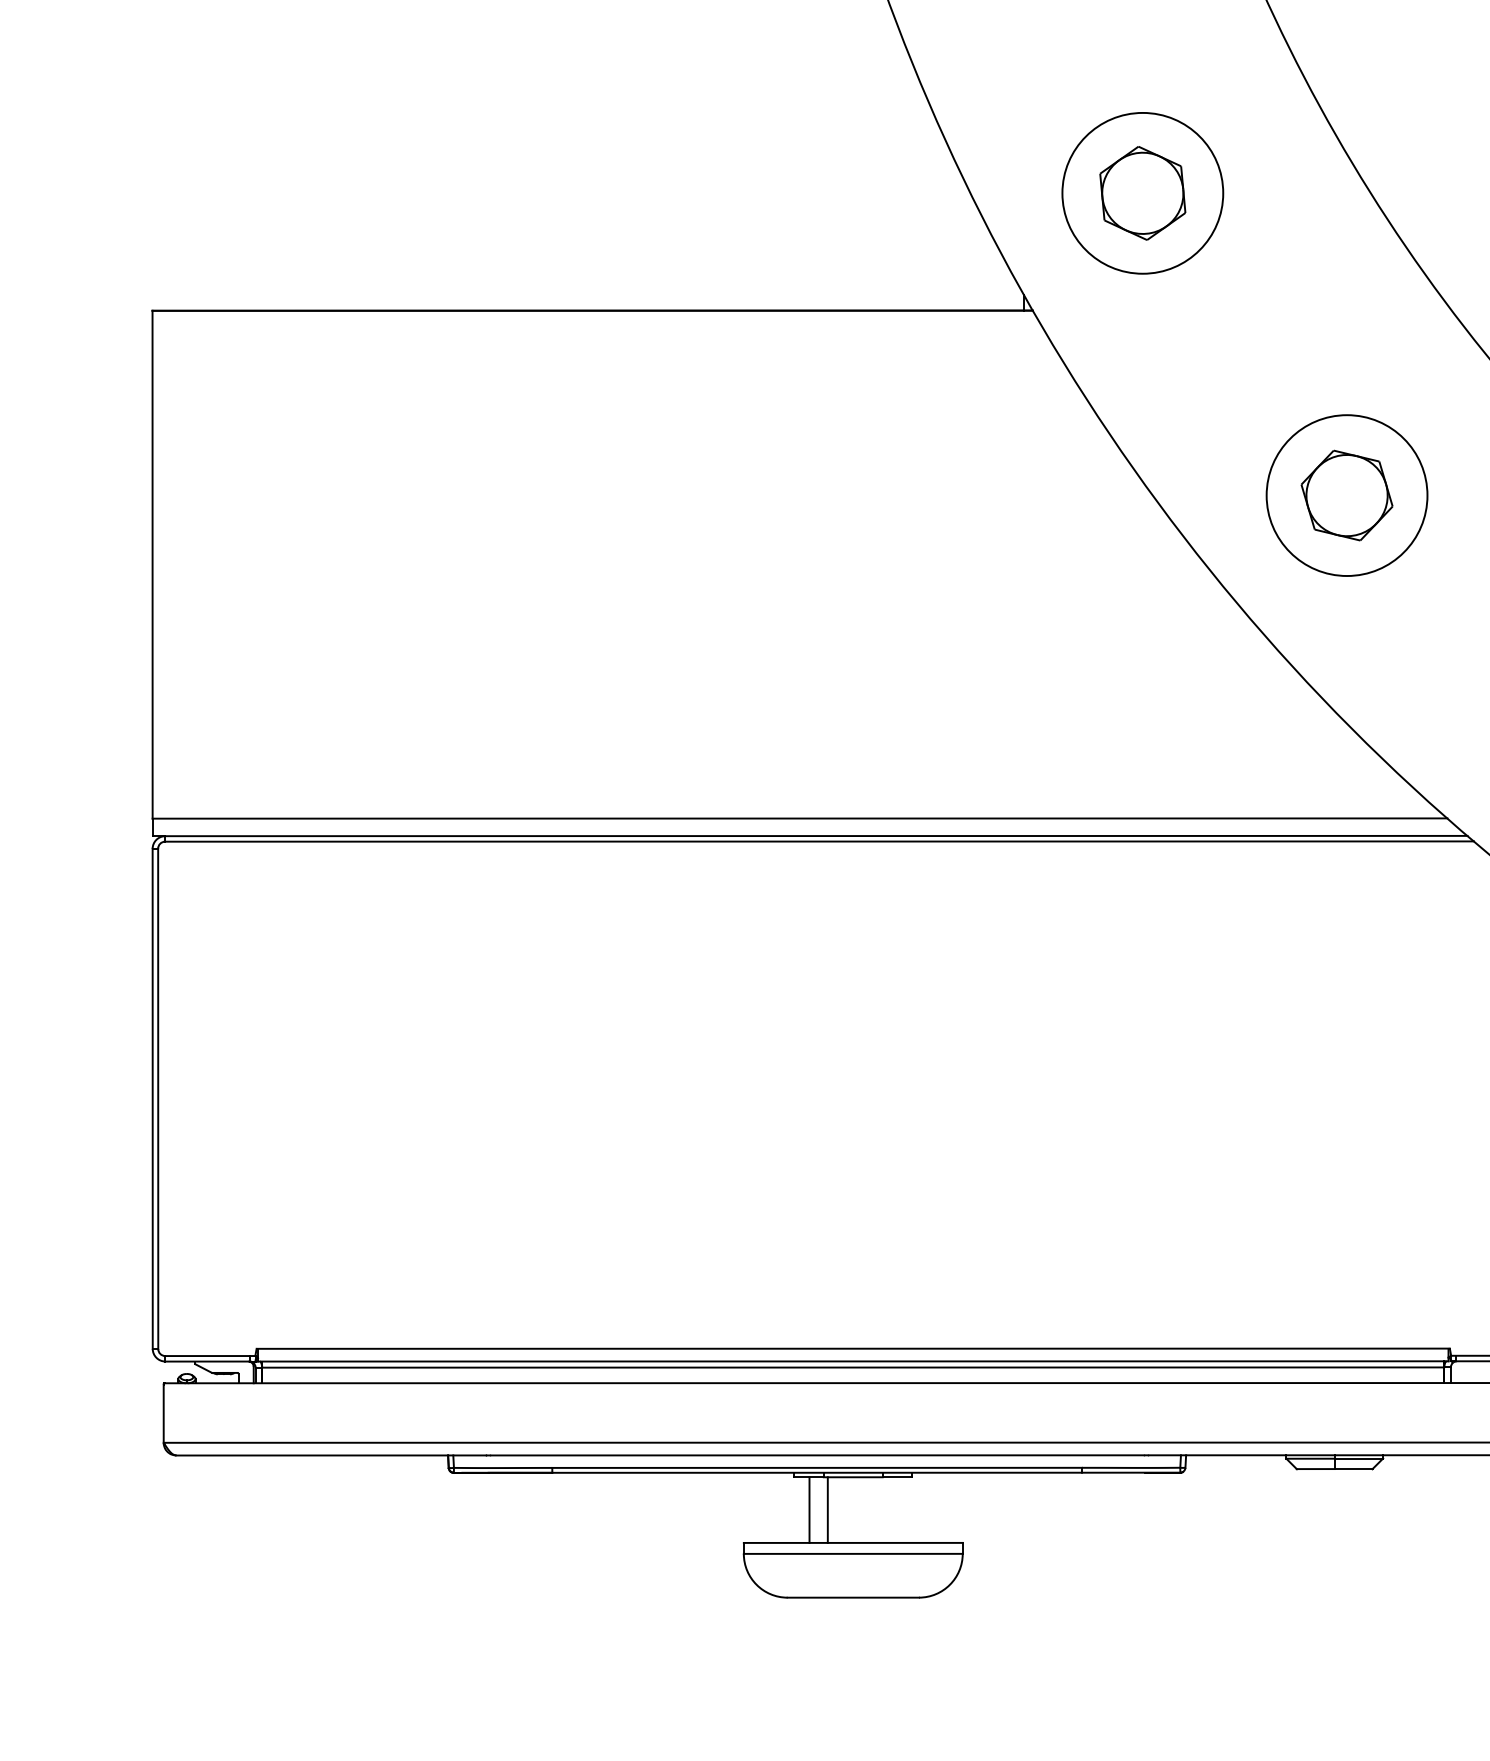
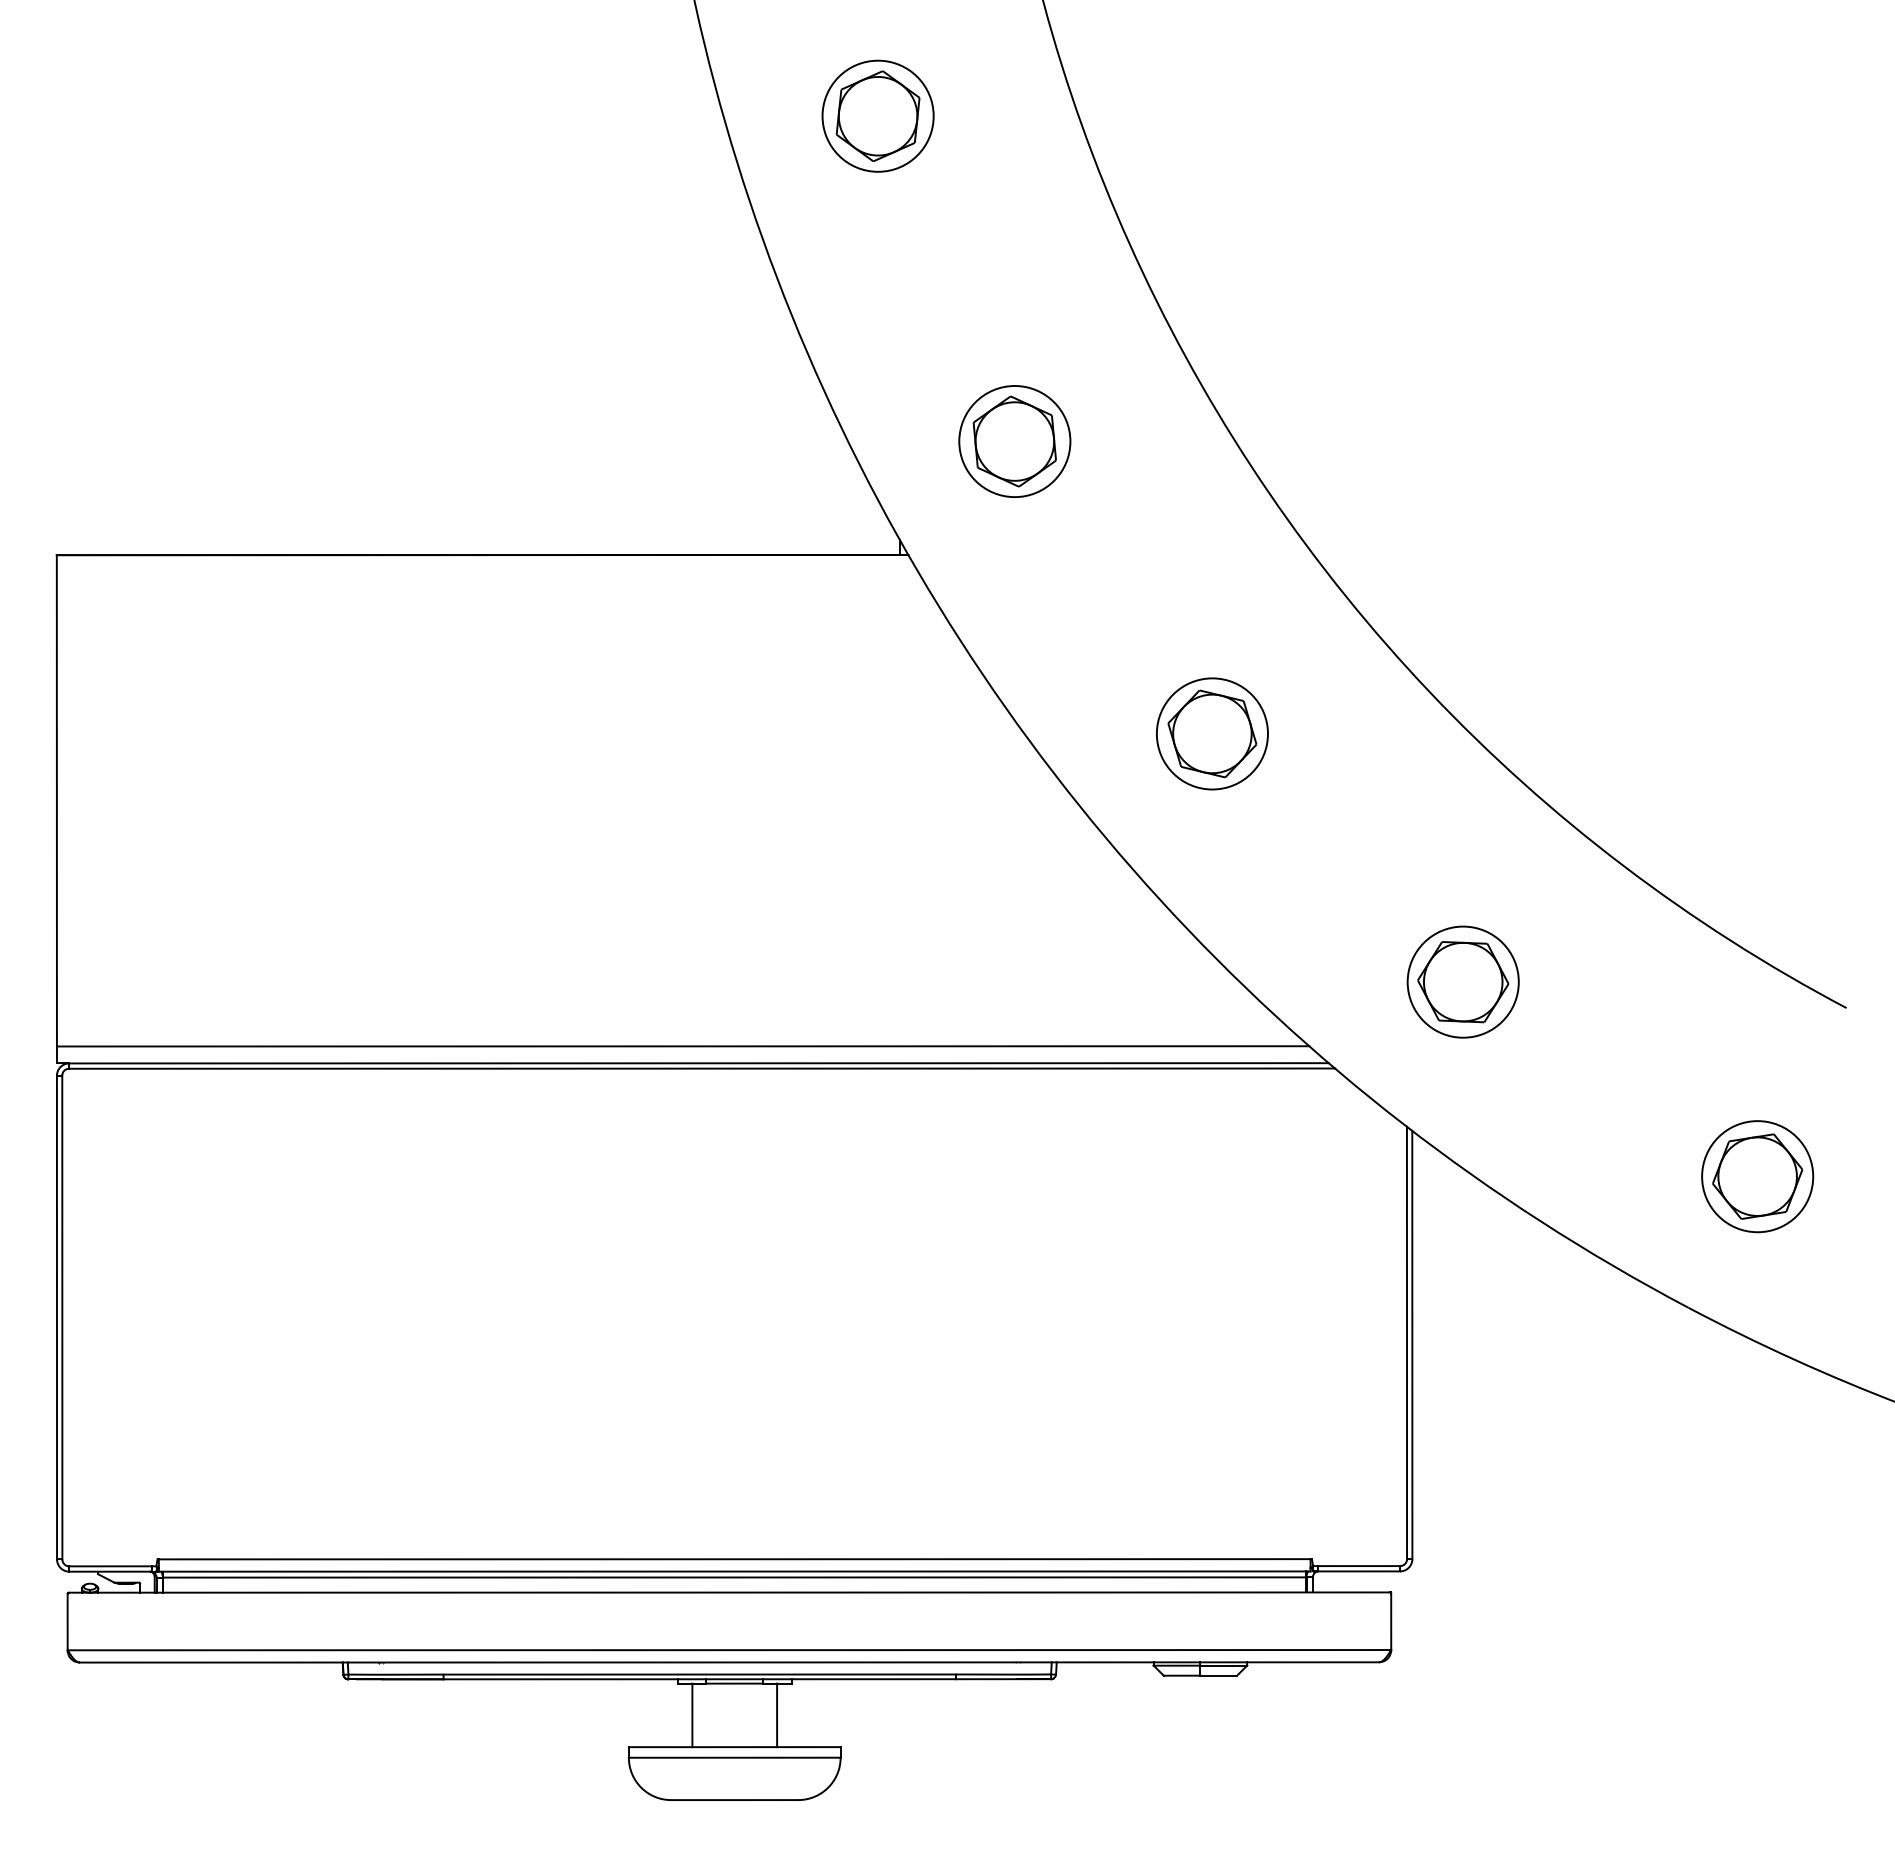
circle: (1142, 193) -> (1014, 441), size x0.71
circle: (1346, 495) -> (1211, 733), size x0.71
line: (828, 1510) -> (777, 1715), moved

